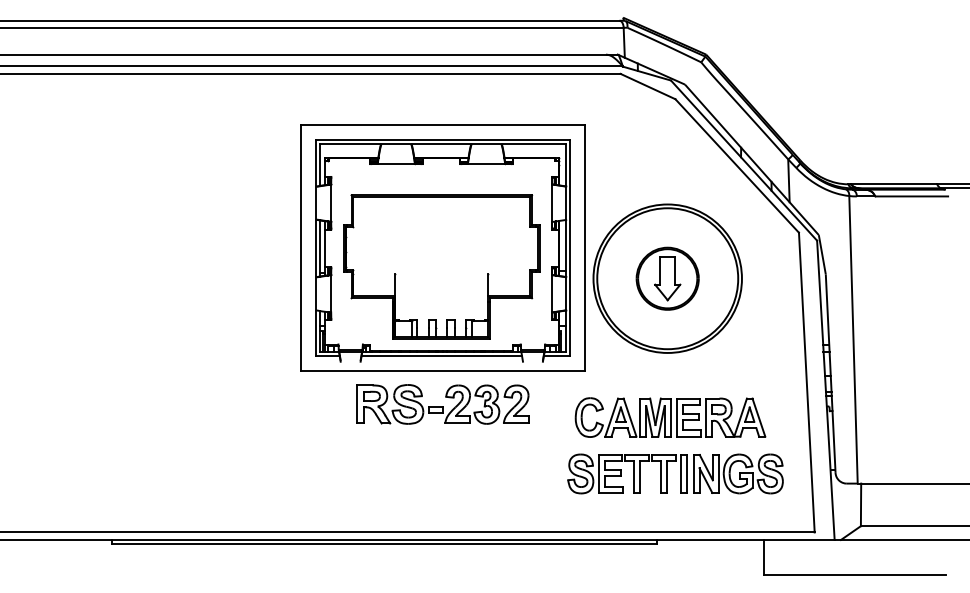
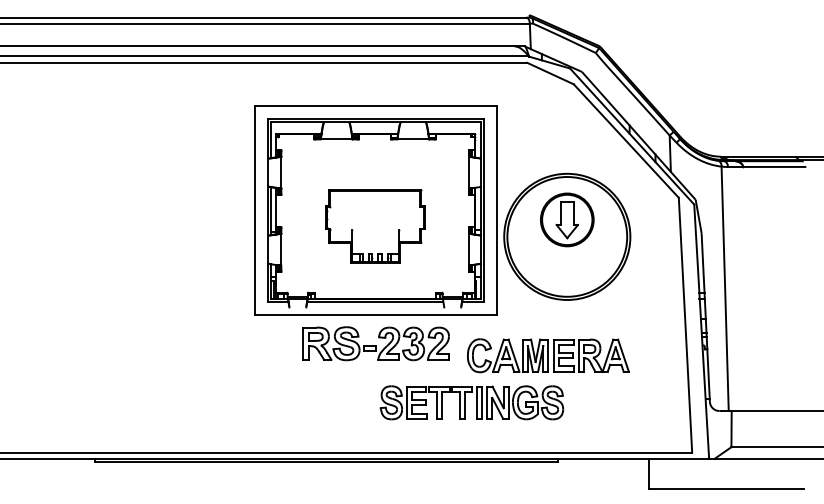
part: (441, 266) -> (375, 226), size x0.6
part: (667, 278) -> (567, 219), moved
part: (670, 417) -> (548, 355), moved
part: (675, 473) -> (471, 402), moved

